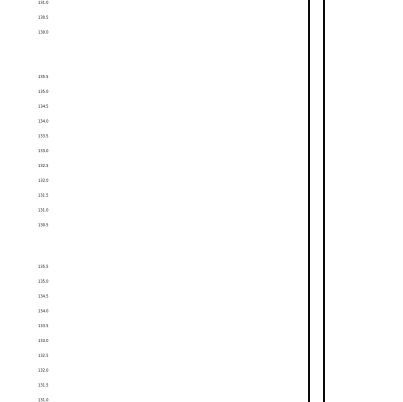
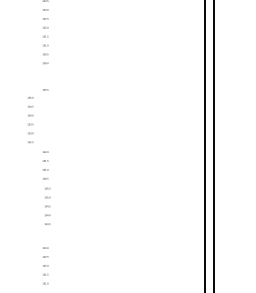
text: (43, 127) -> (30, 119), moved
text: (43, 294) -> (47, 205), moved

